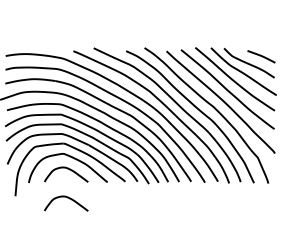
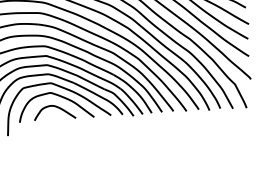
curve: (69, 199) -> (59, 135), removed

